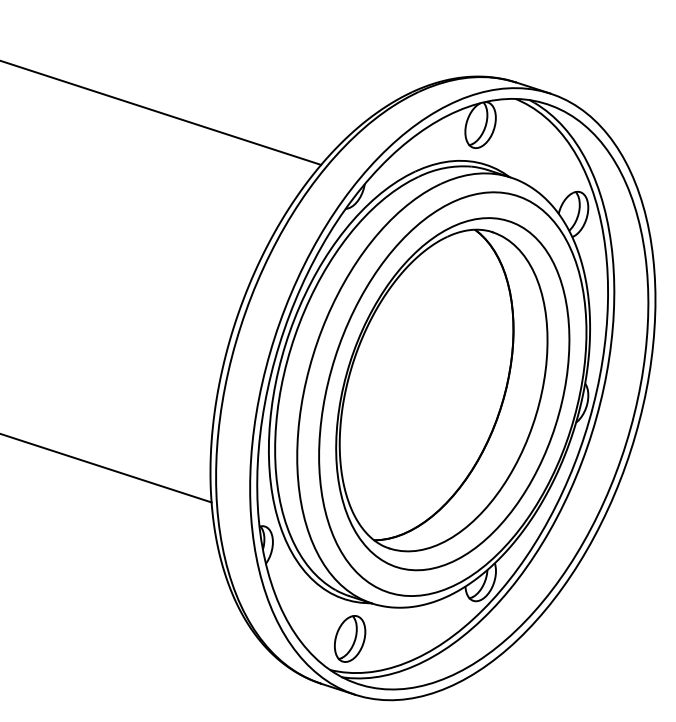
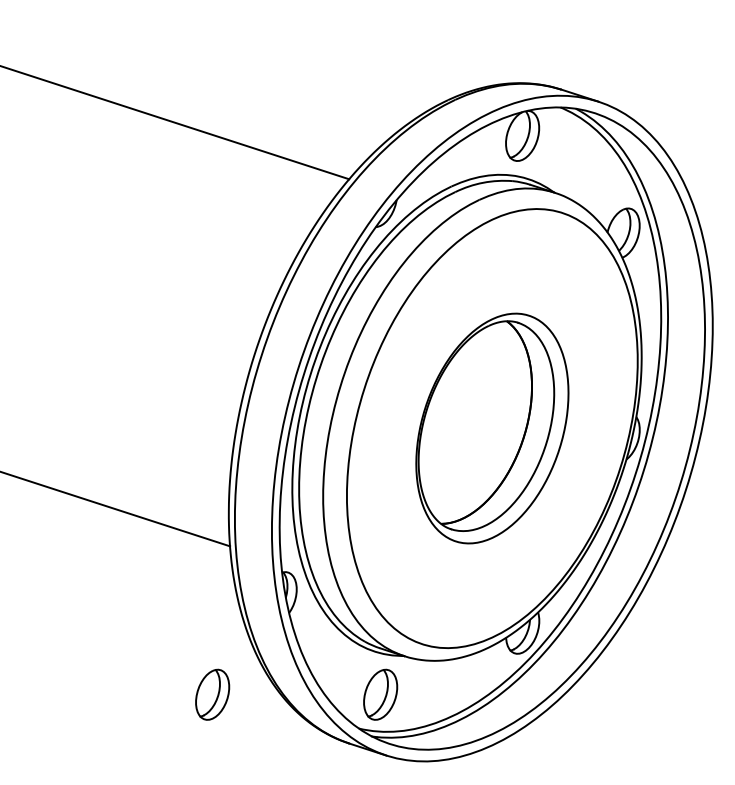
part: (452, 394) -> (492, 428), size x0.6
part: (195, 638) -> (212, 694), added

